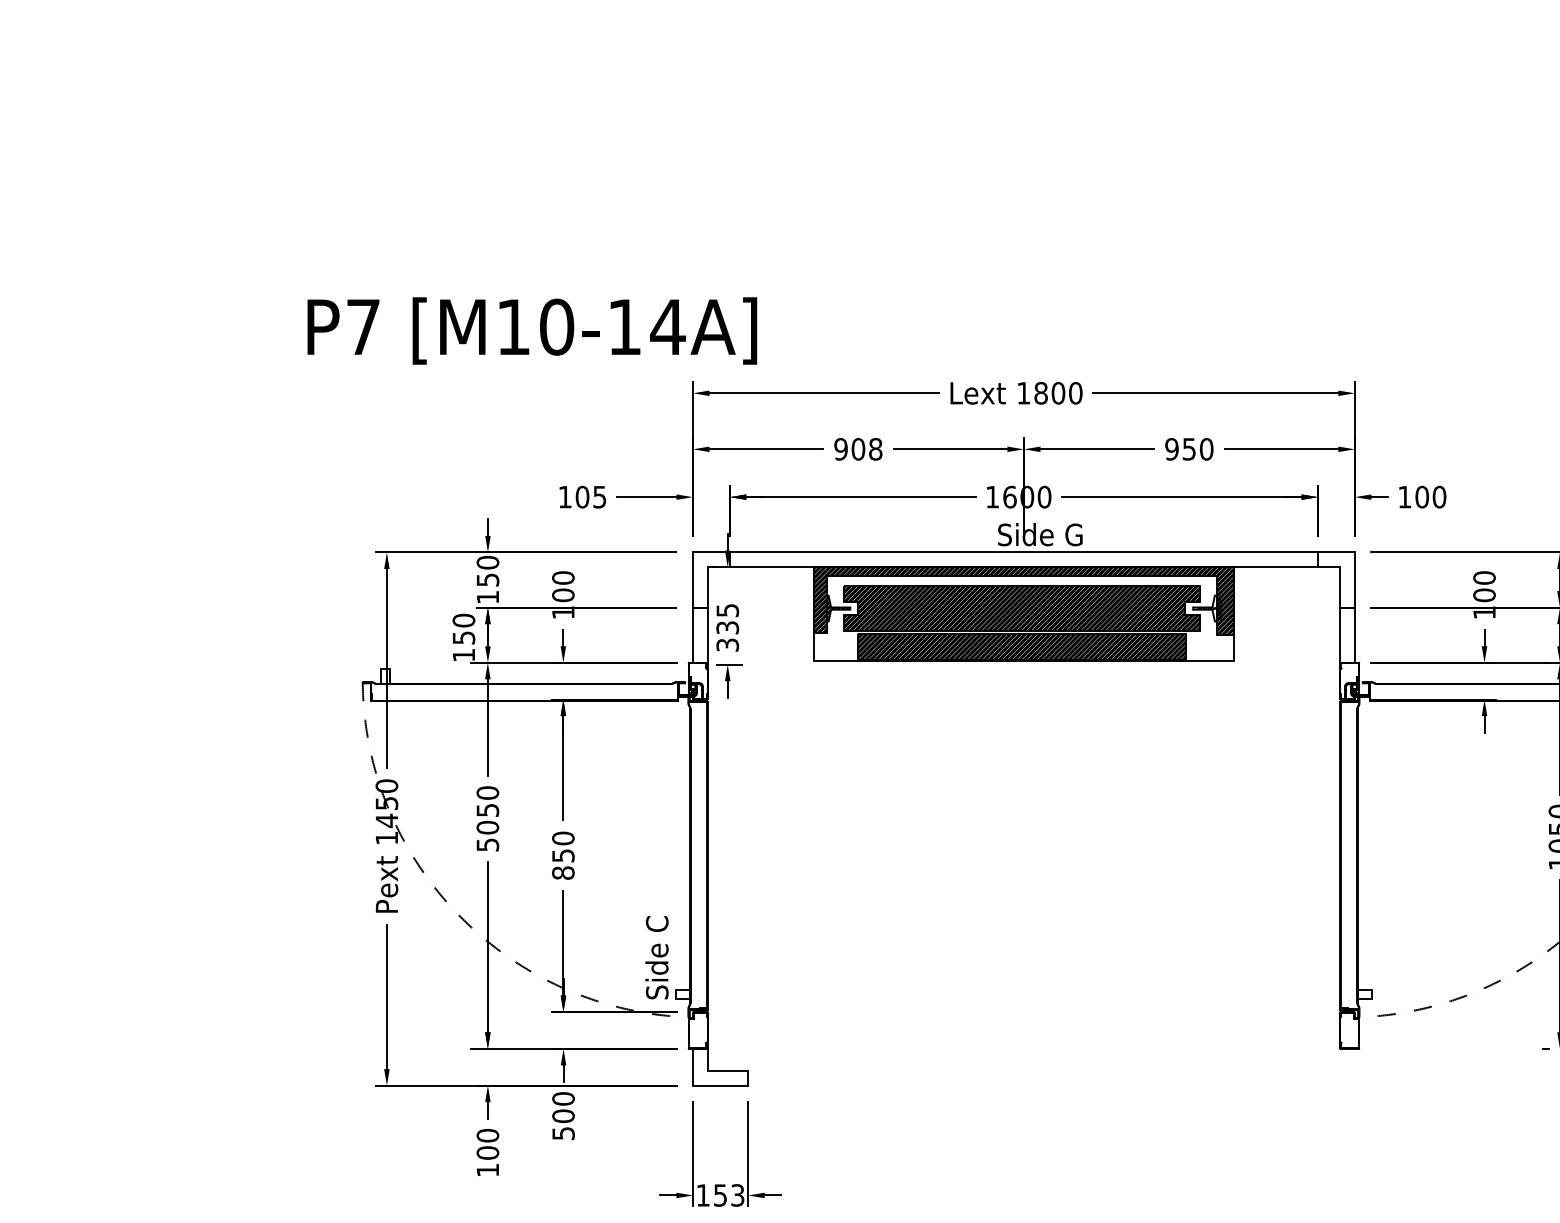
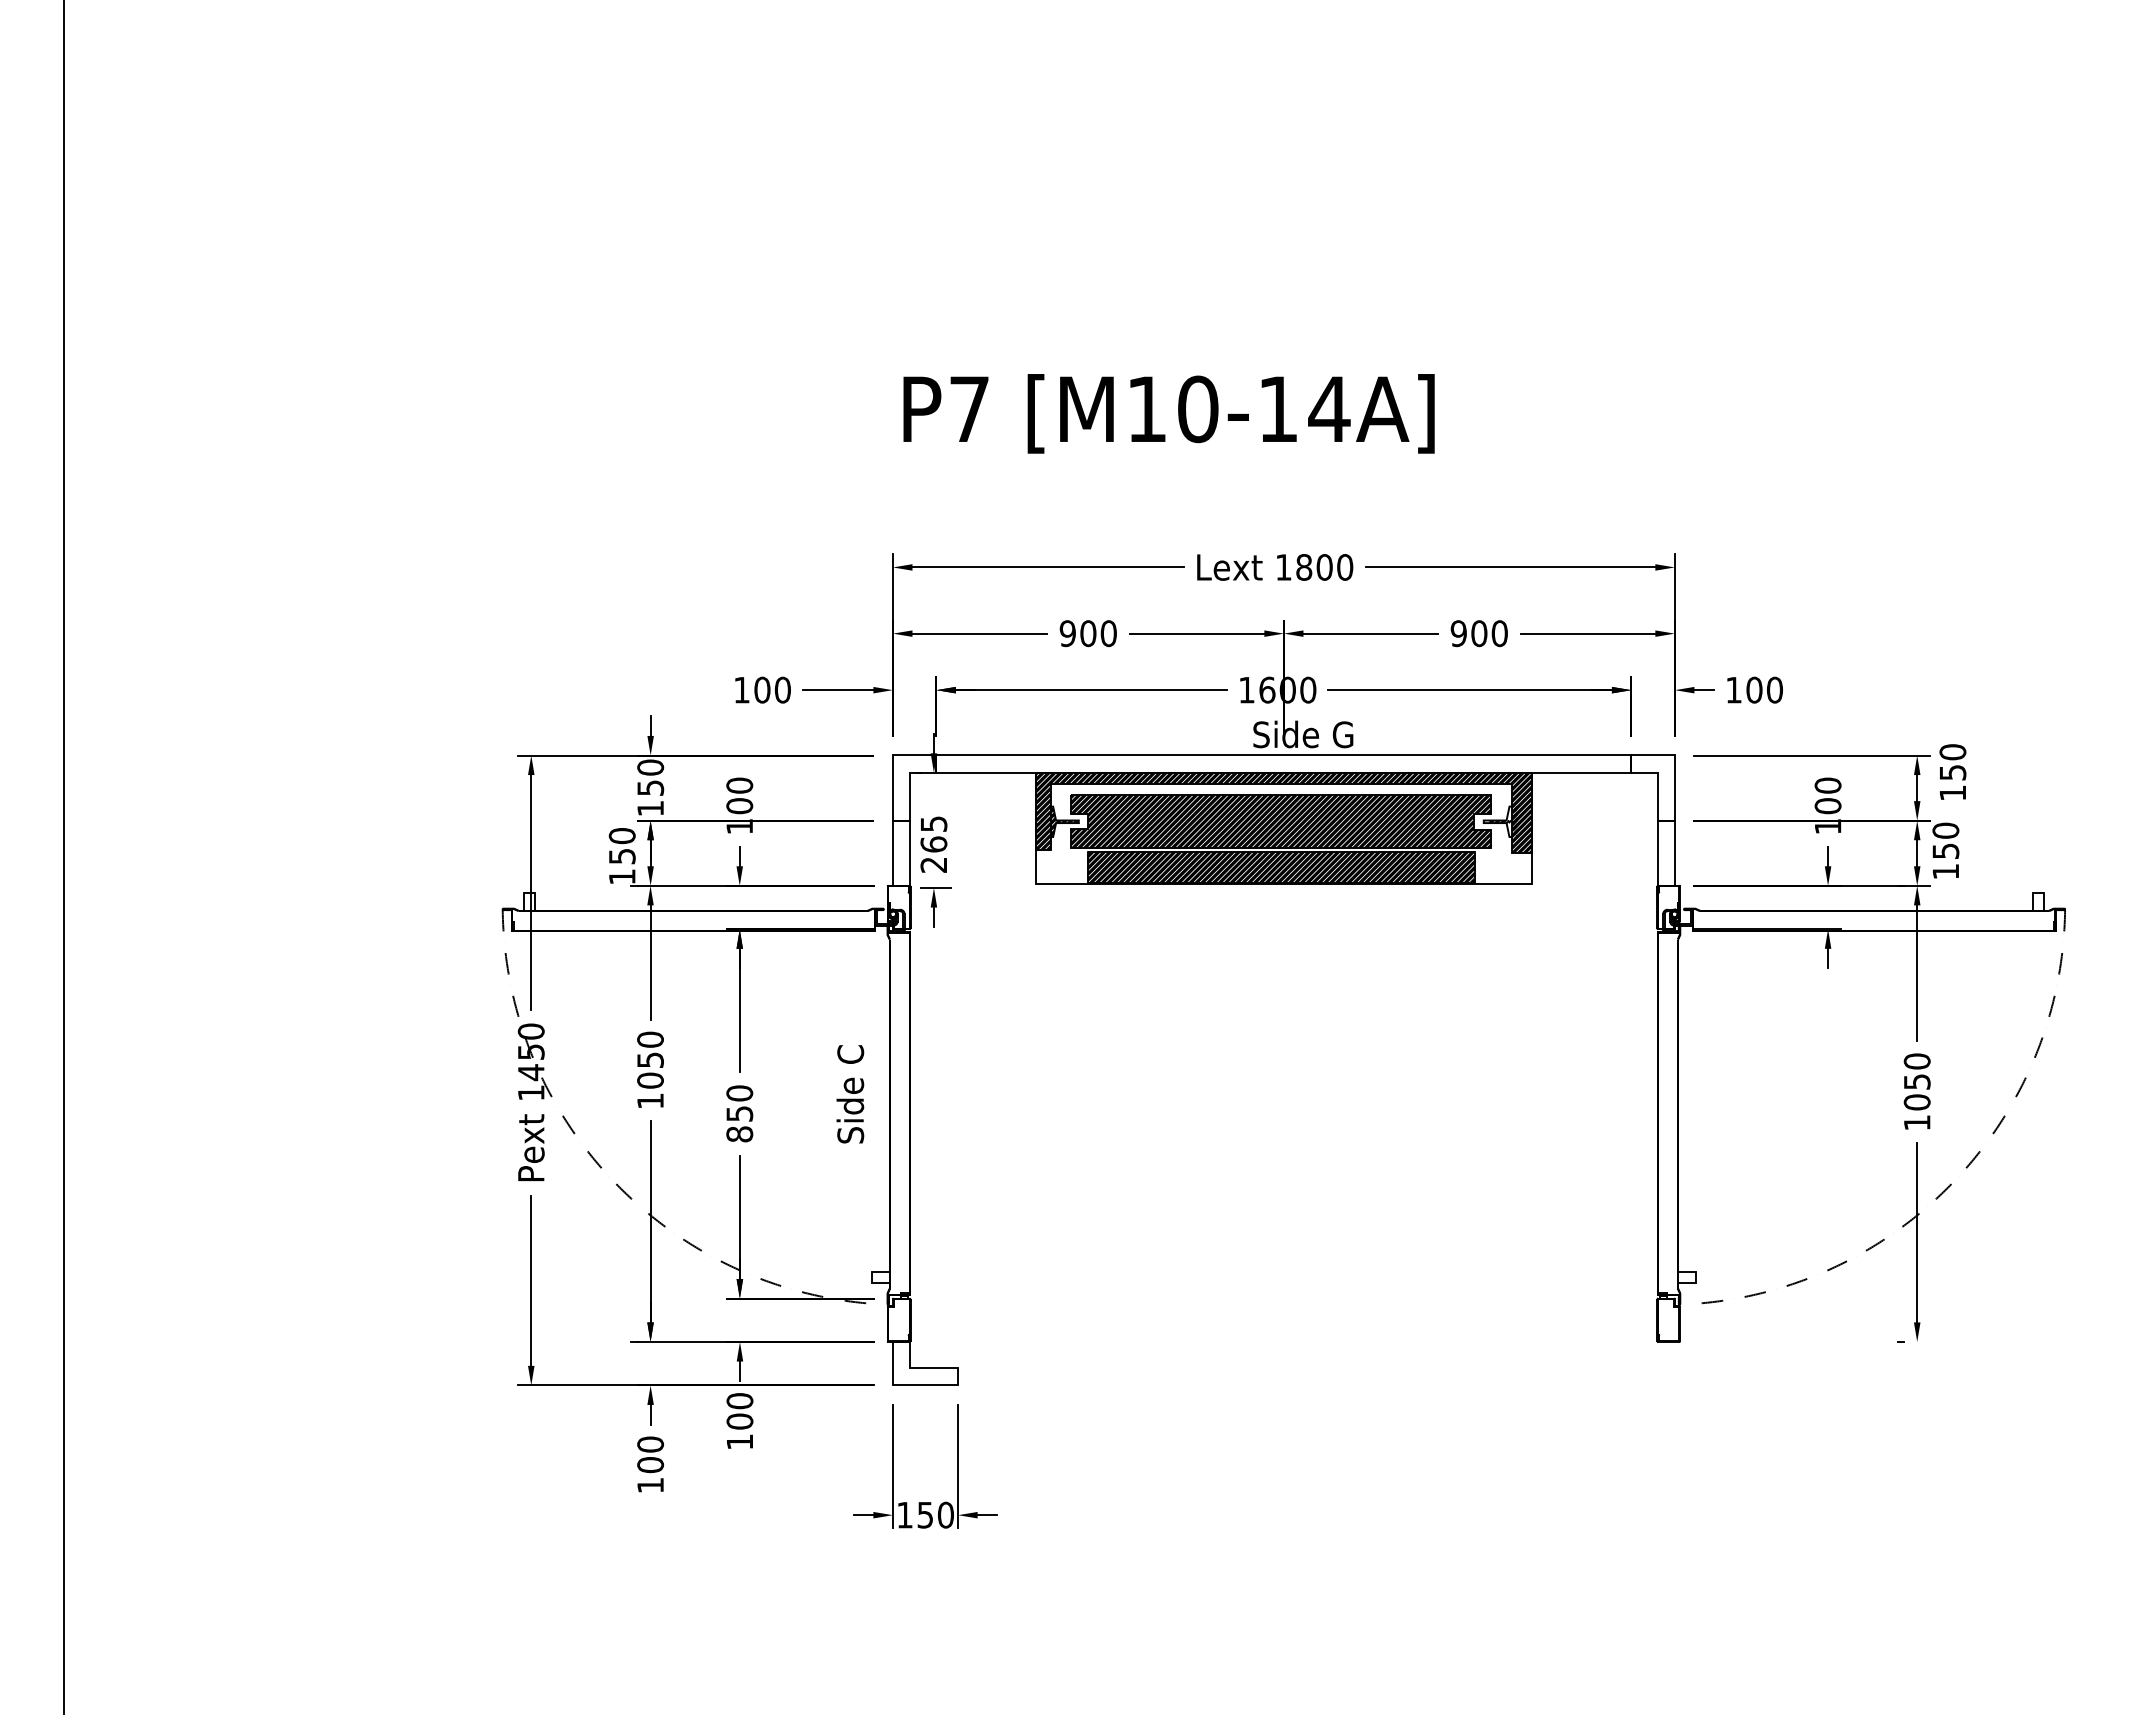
text: (531, 330) -> (1168, 413), moved
text: (875, 449) -> (1108, 633), 908 -> 900
text: (1189, 449) -> (1479, 633), 950 -> 900
text: (599, 496) -> (782, 689), 105 -> 100
text: (727, 636) -> (933, 854), 335 -> 265
text: (487, 844) -> (650, 1100), 5050 -> 1050
text: (657, 957) -> (850, 1094), moved
text: (563, 1133) -> (740, 1441), 500 -> 100
text: (737, 1194) -> (945, 1514), 153 -> 150

